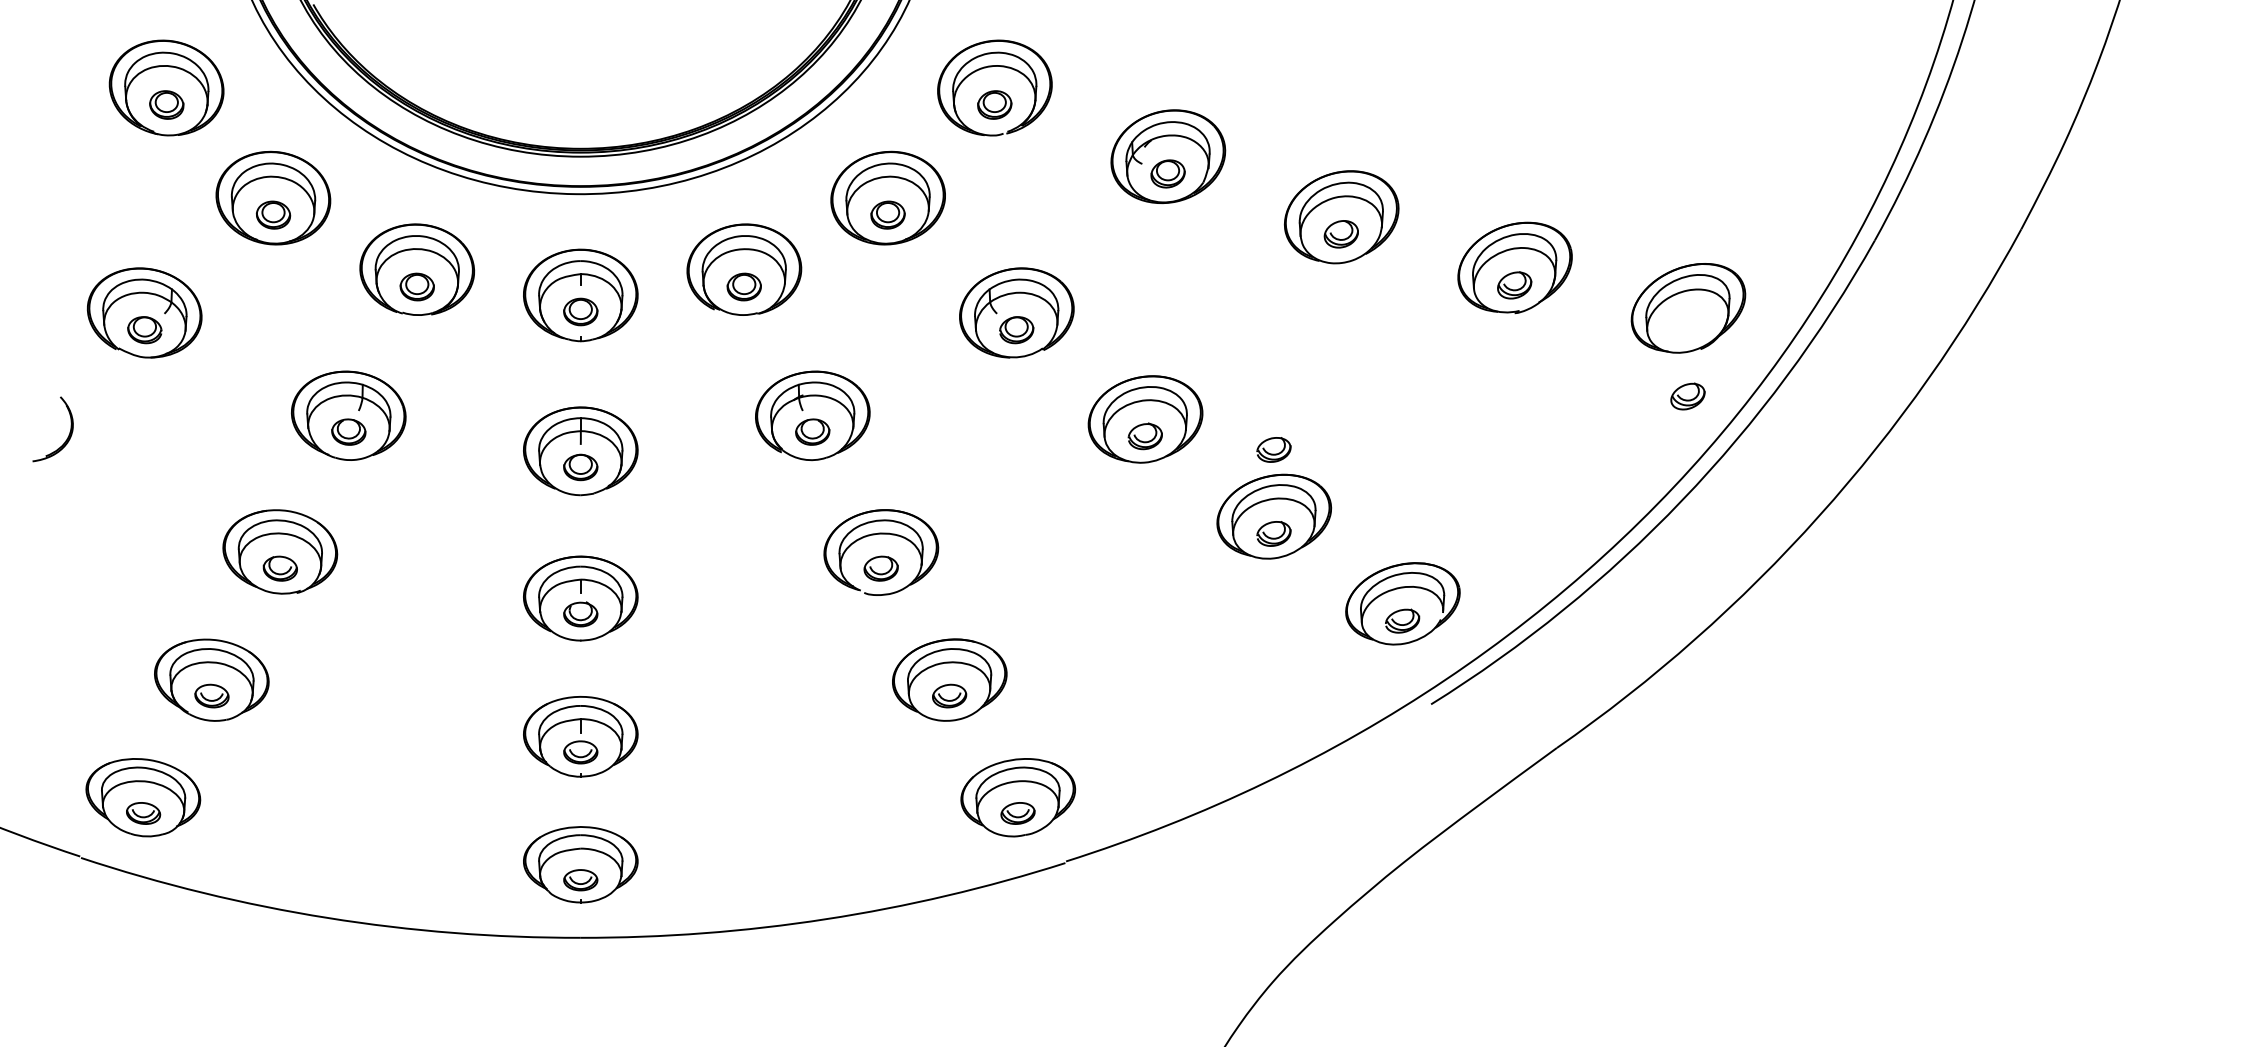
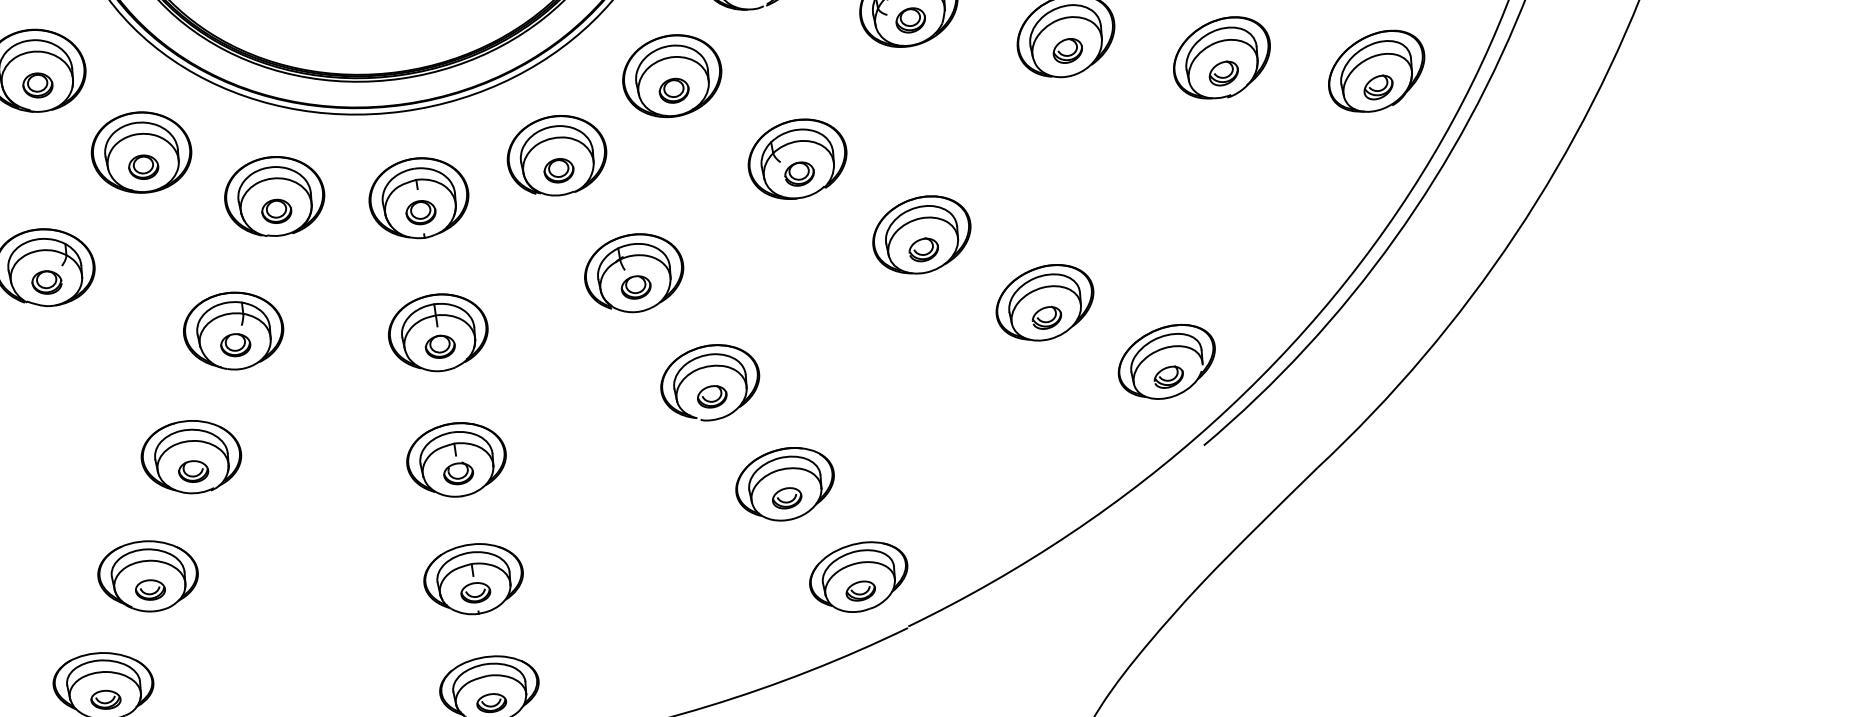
part: (1687, 396) -> (1378, 87), moved
part: (1273, 449) -> (1036, 245), removed

